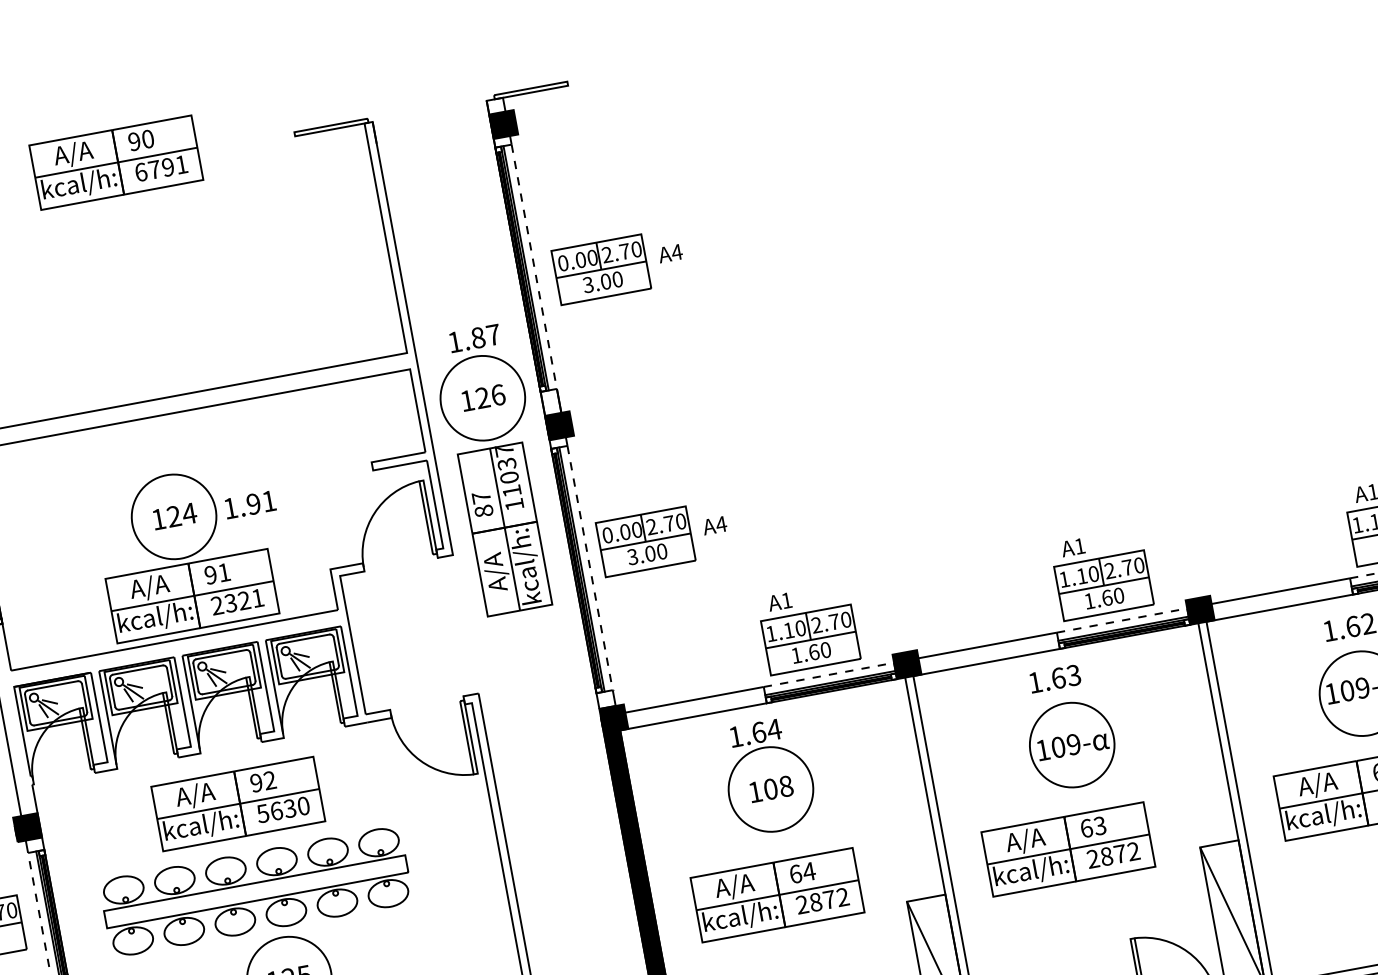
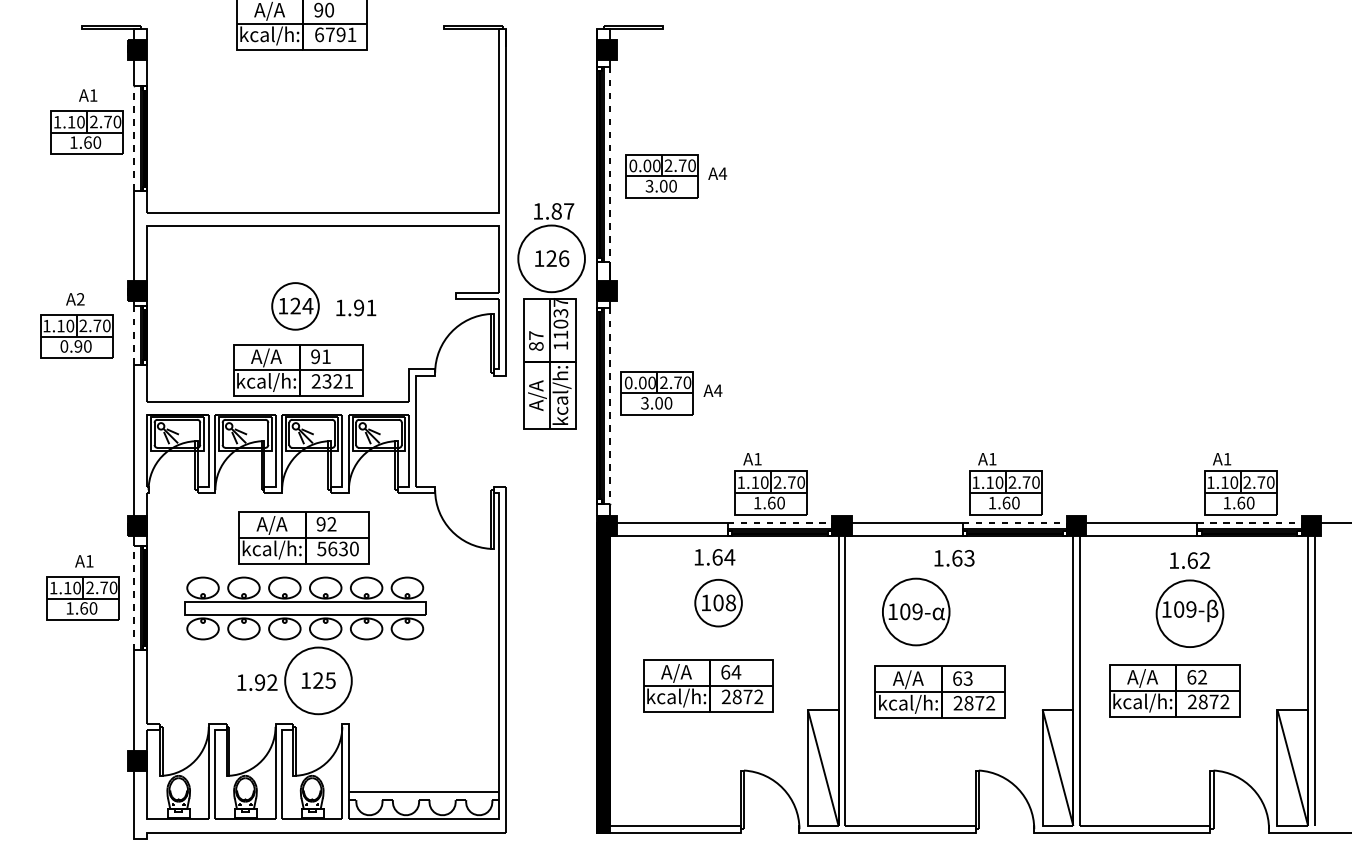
circle: (174, 517) -> (295, 306), size x0.7
part: (1072, 744) -> (916, 611), moved
circle: (770, 788) -> (718, 602), size x0.7

